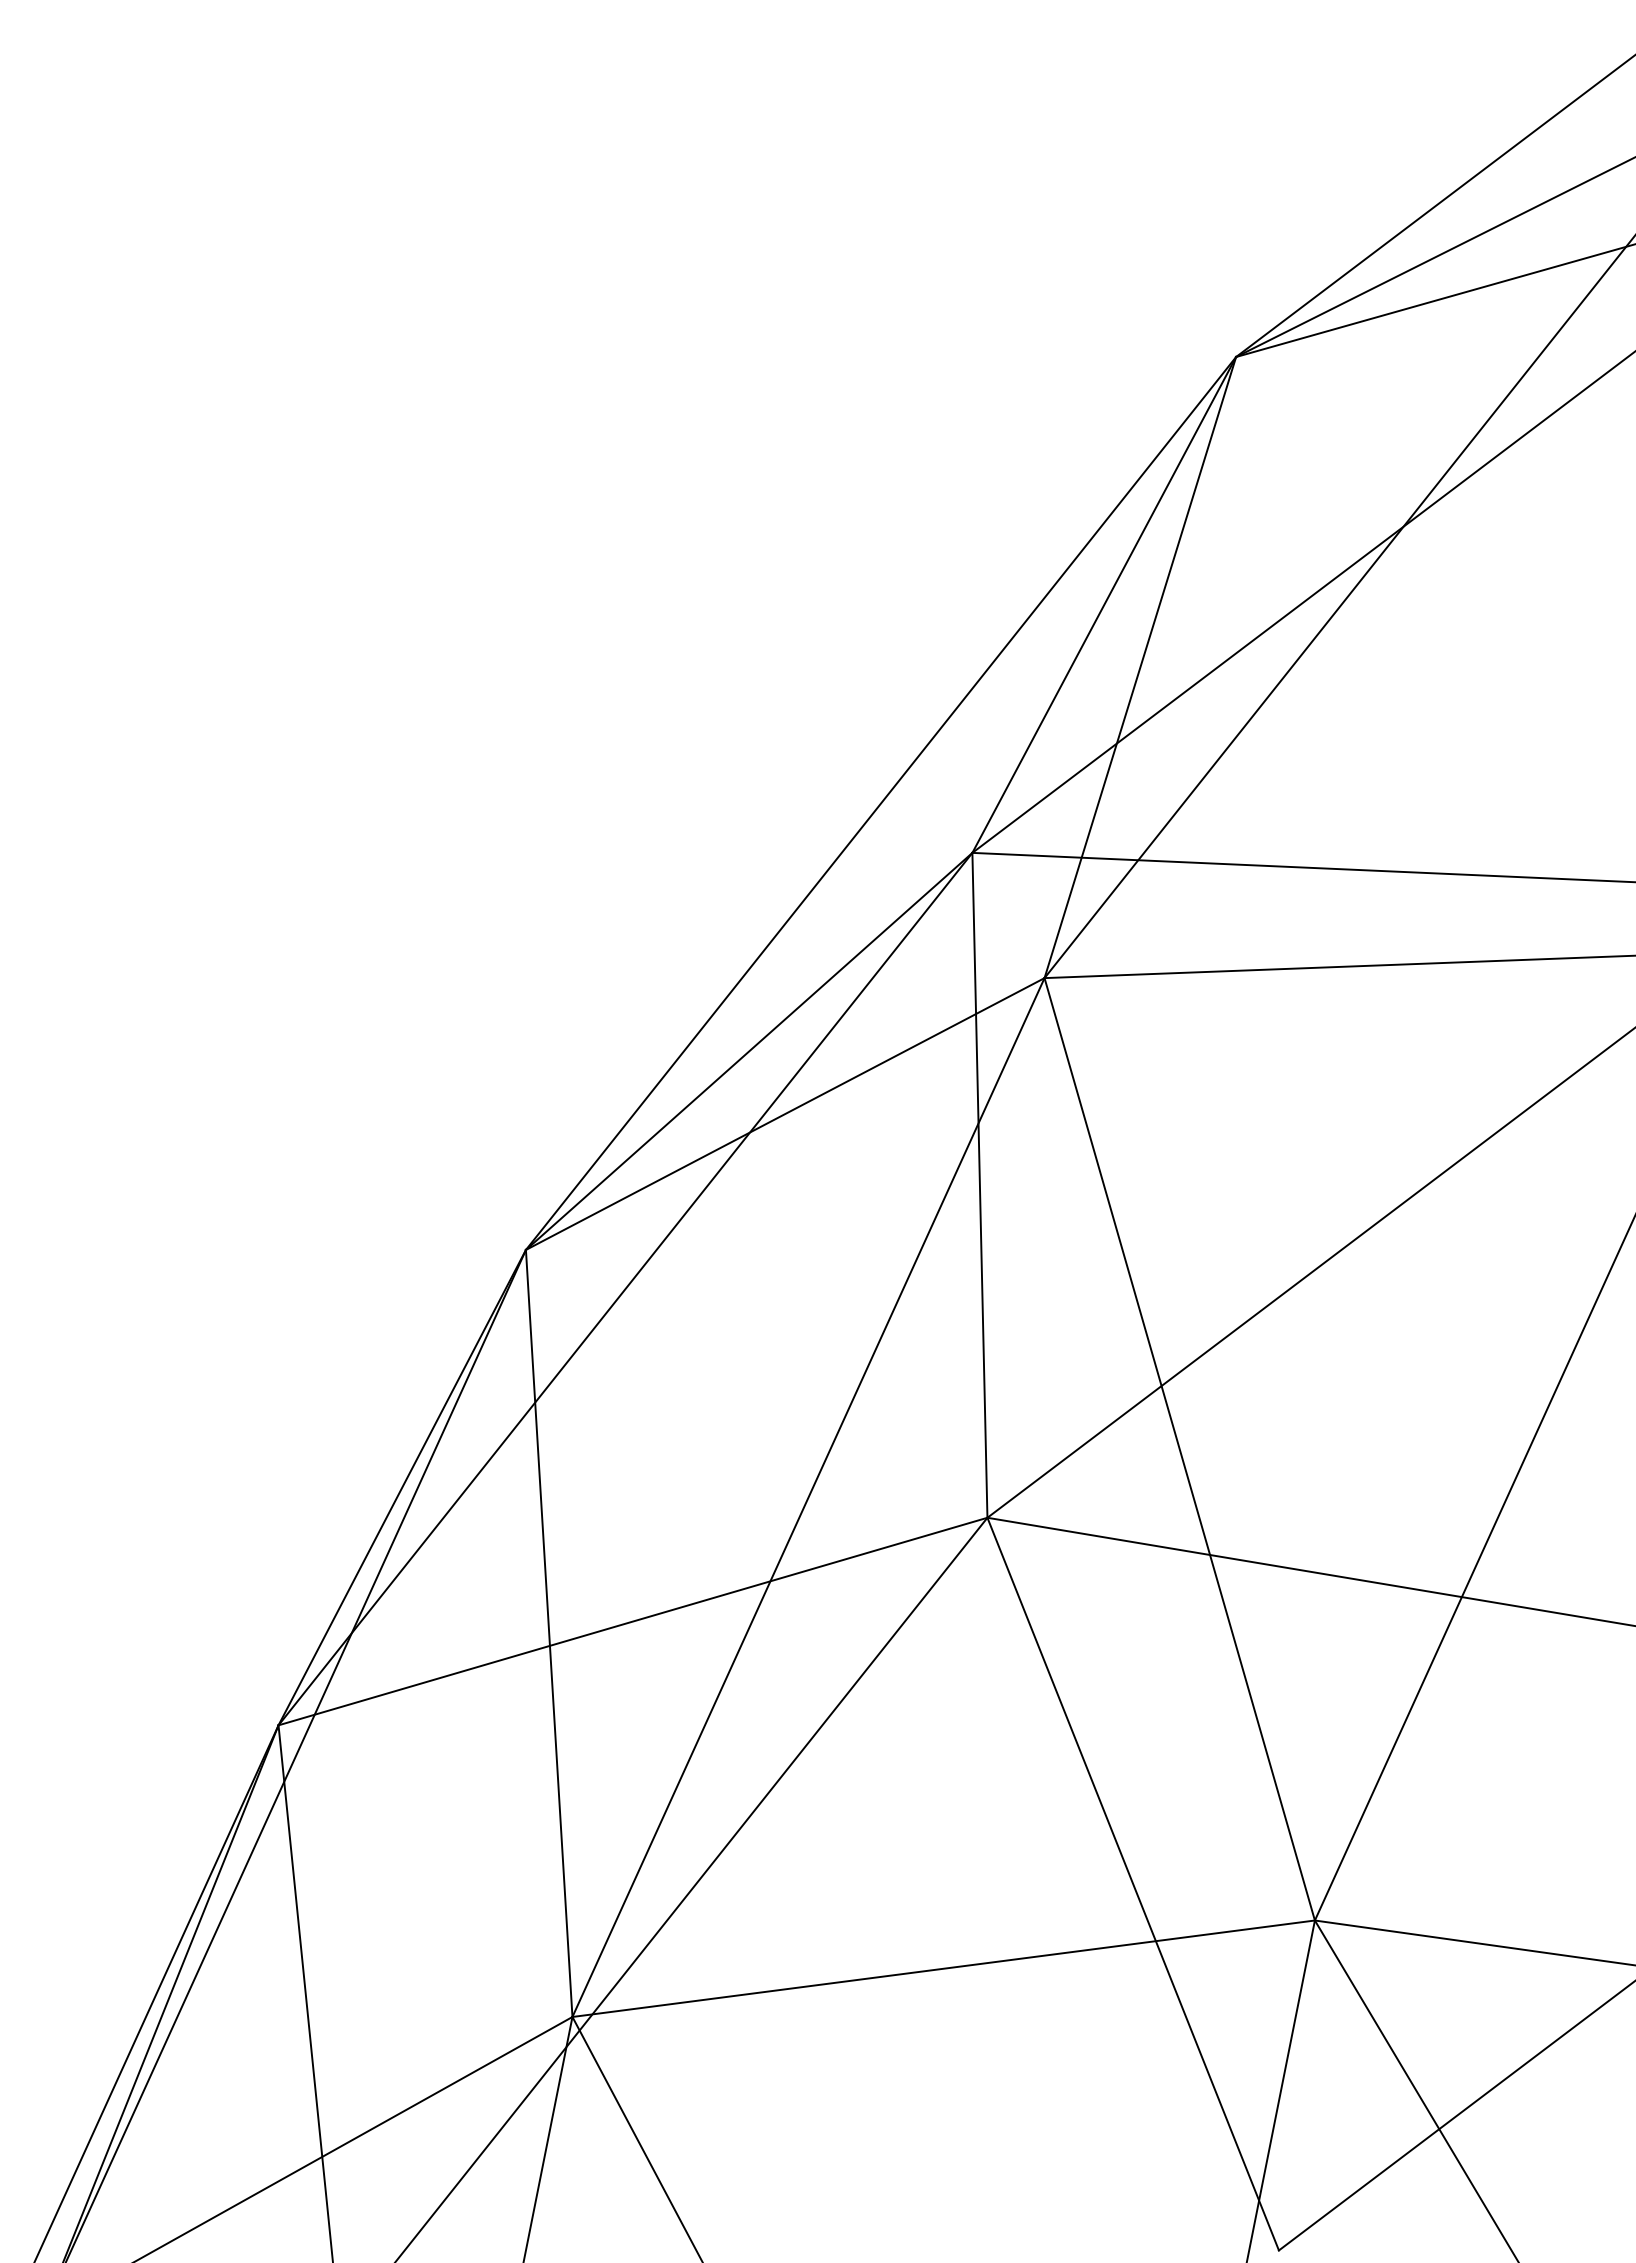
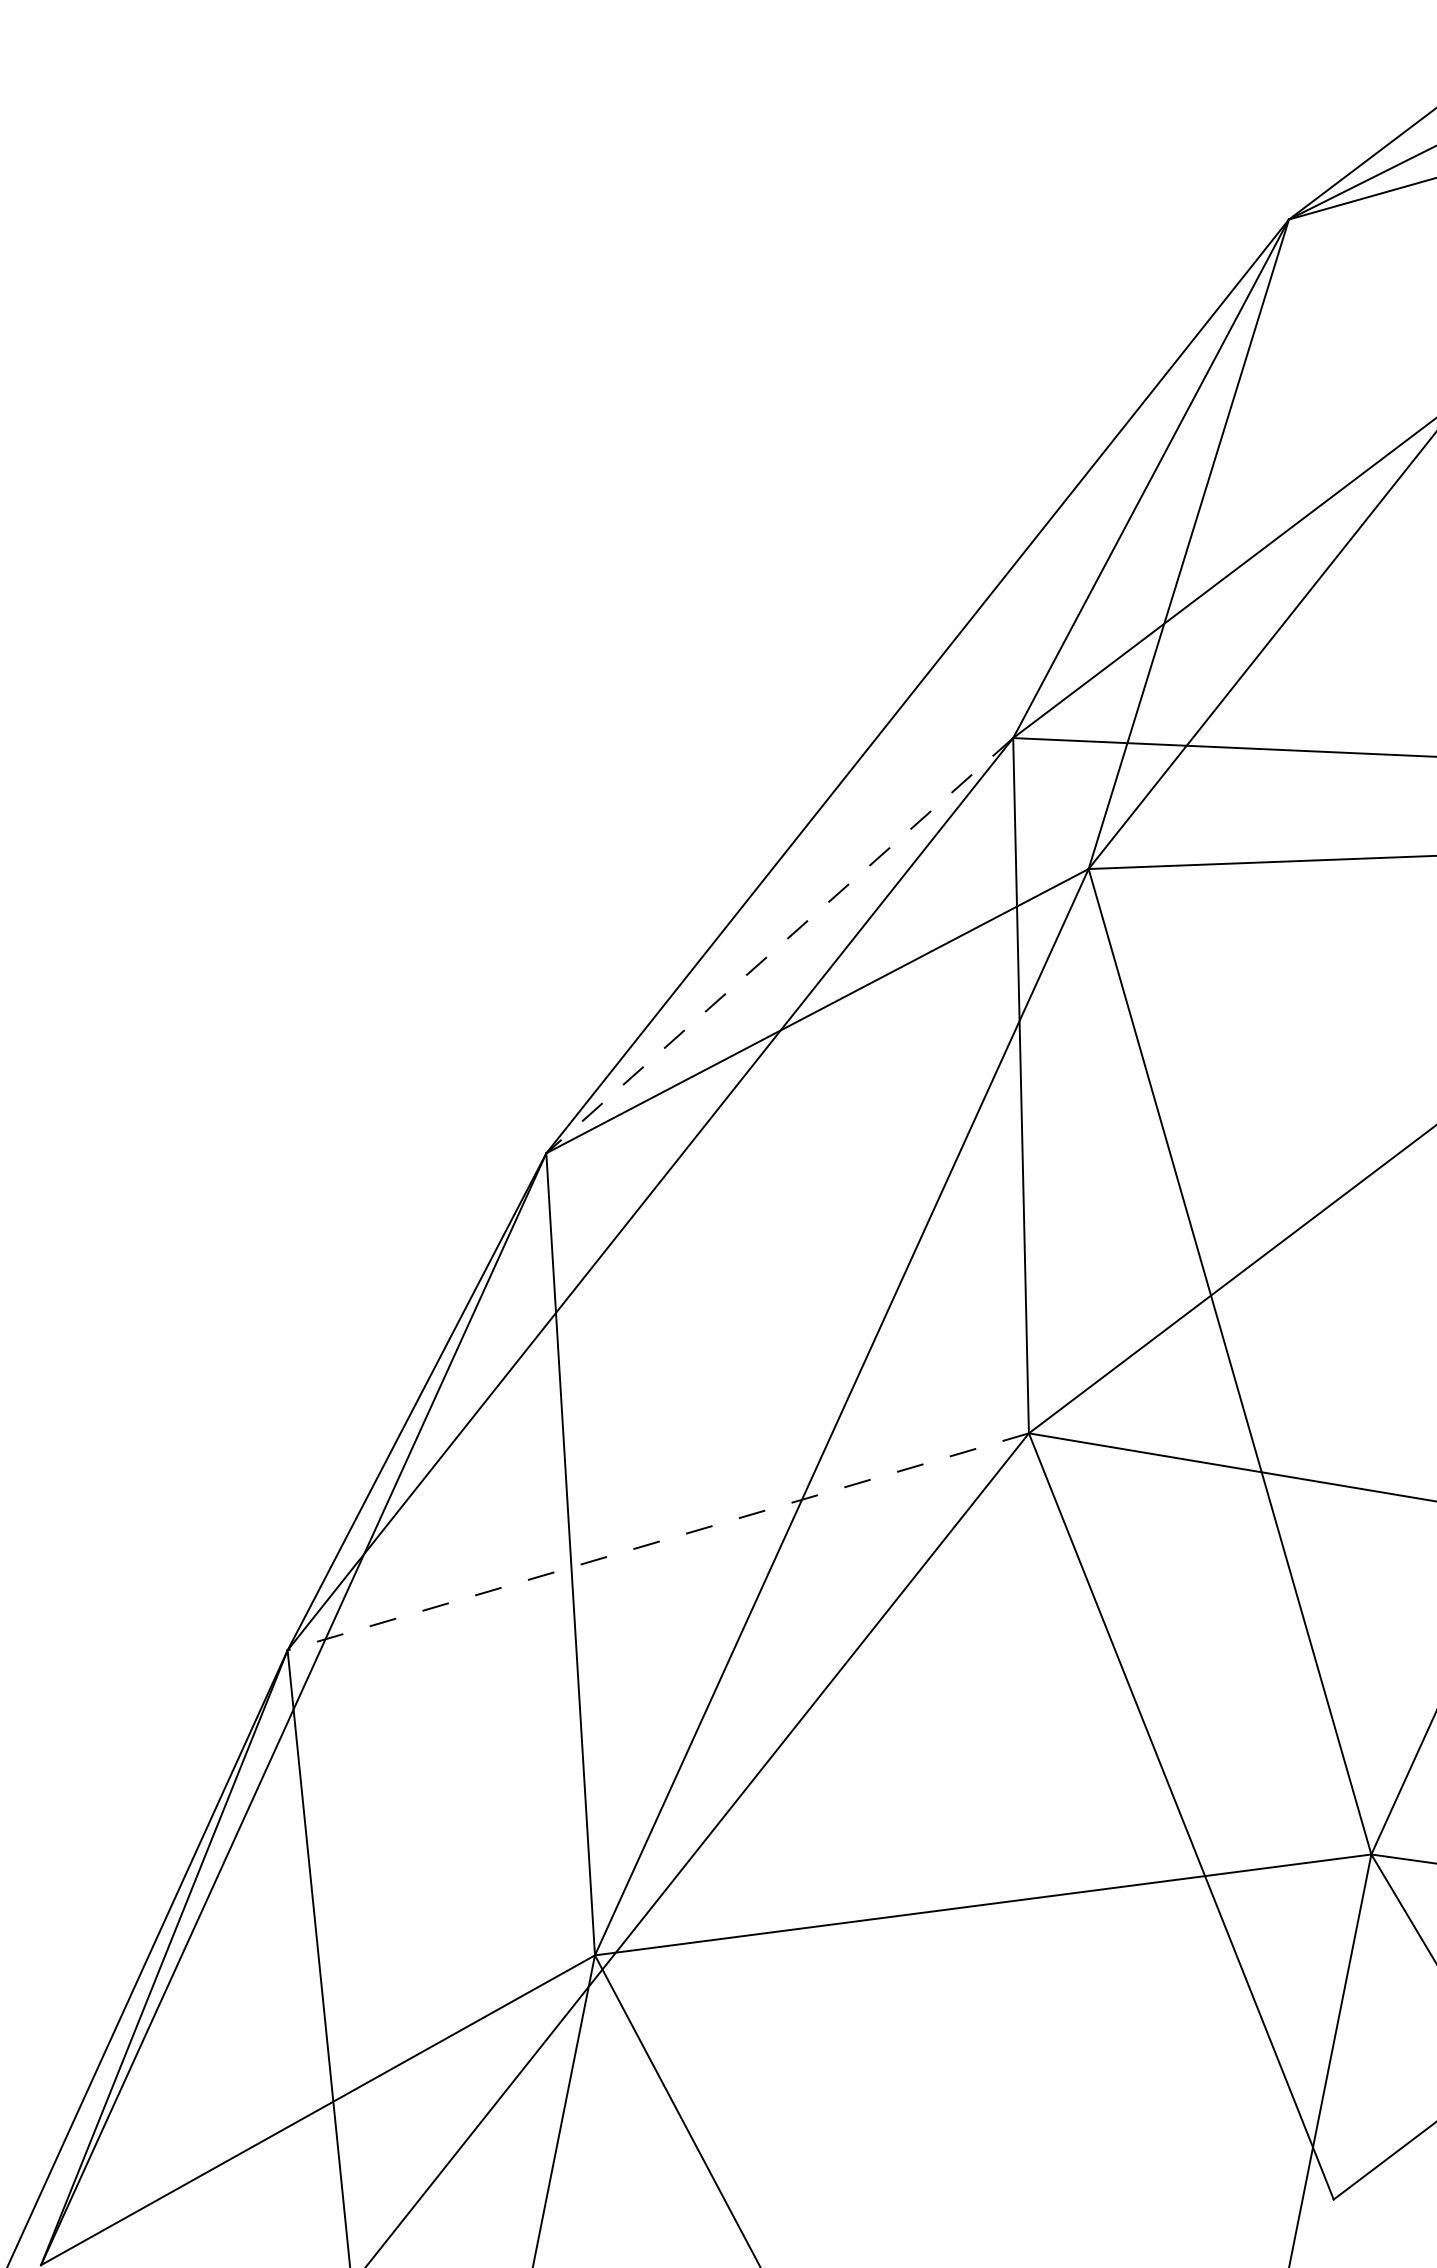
line: (749, 1051) -> (780, 945), solid -> dashed
line: (632, 1621) -> (657, 1541), solid -> dashed

